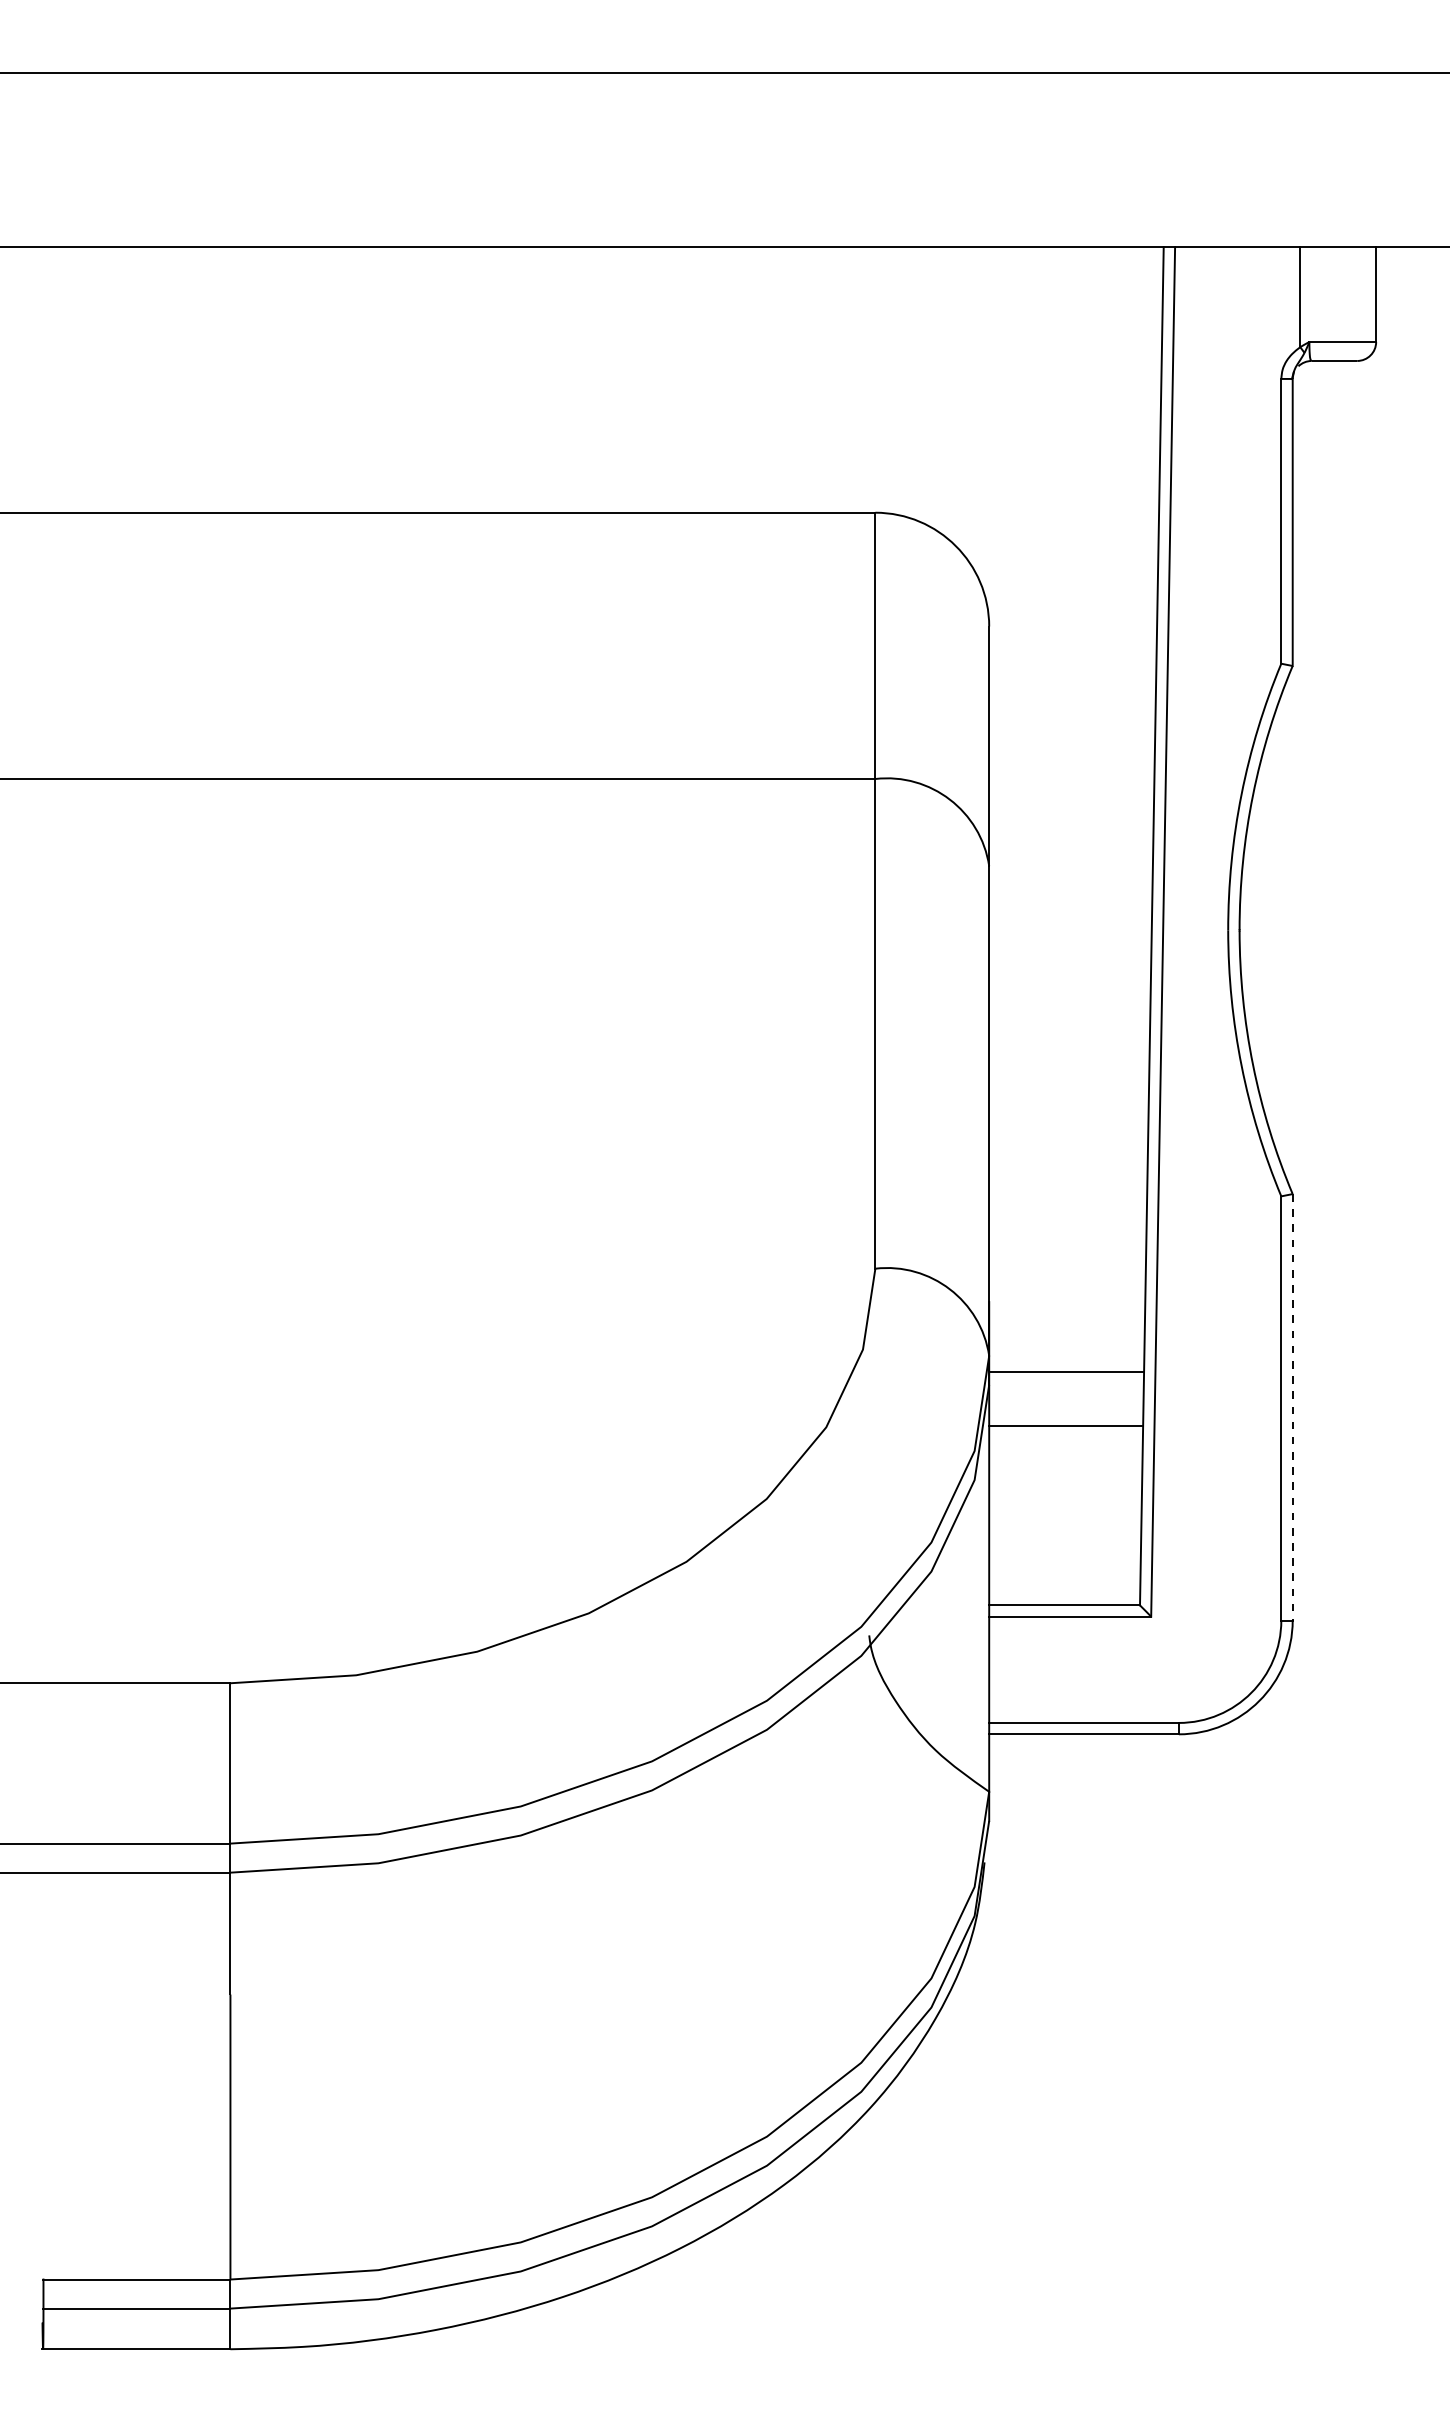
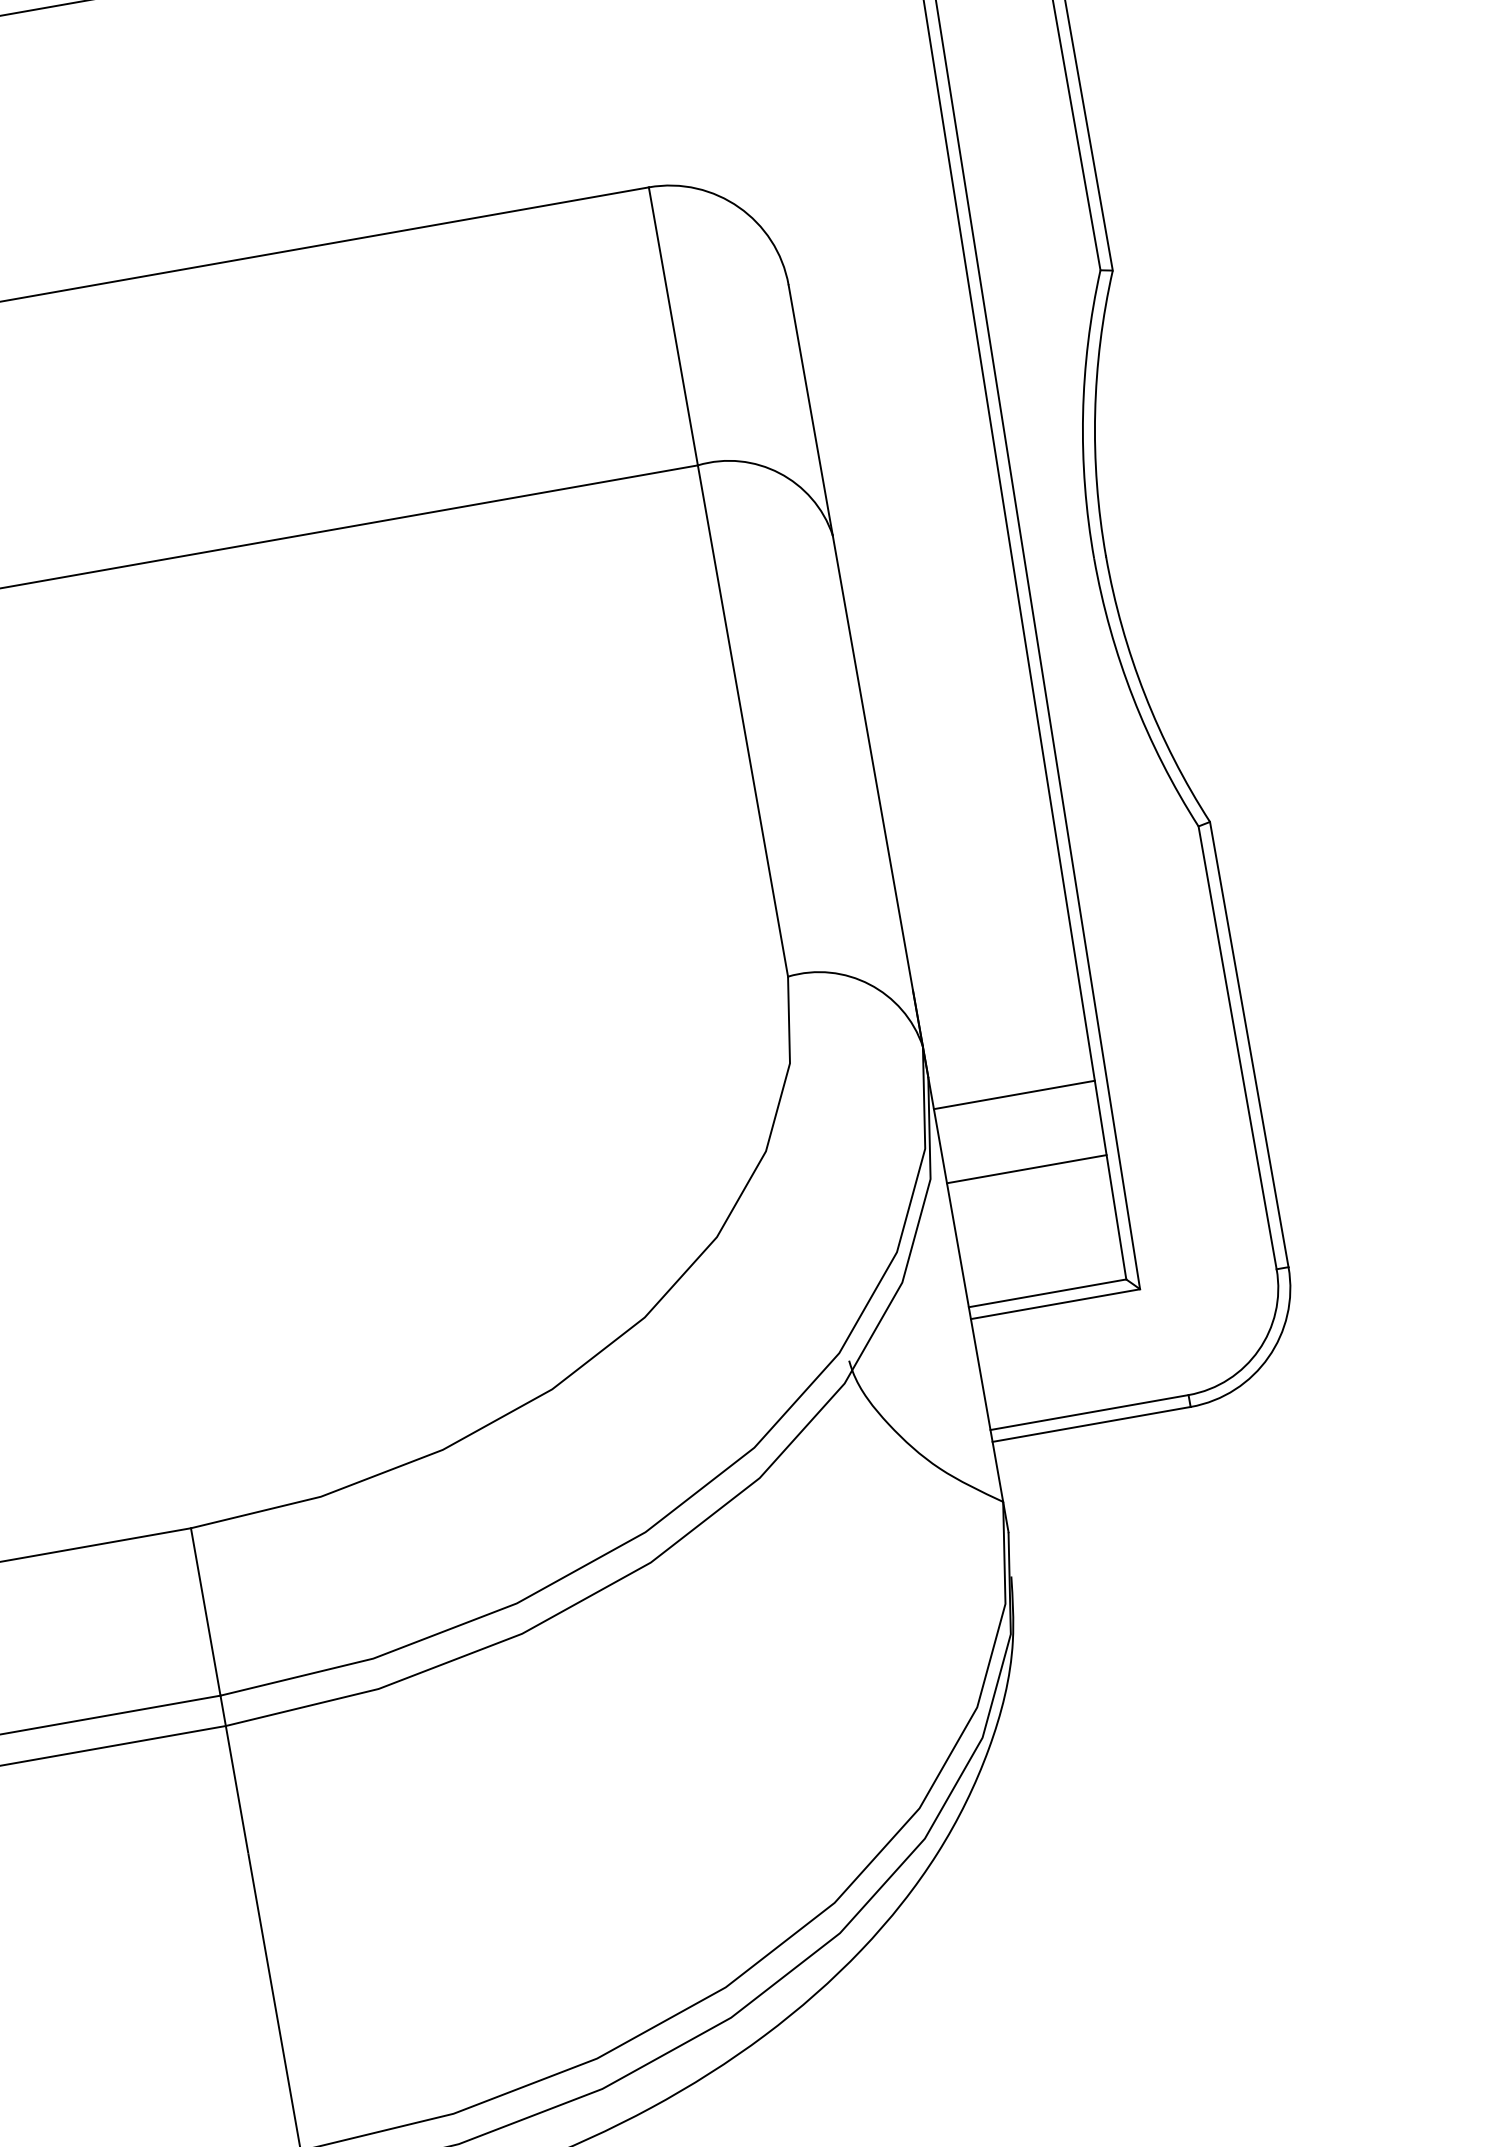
line: (1066, 1371) -> (1014, 1094), moved
line: (1292, 1407) -> (1249, 1044), dashed -> solid
line: (1065, 1425) -> (1026, 1169), moved

